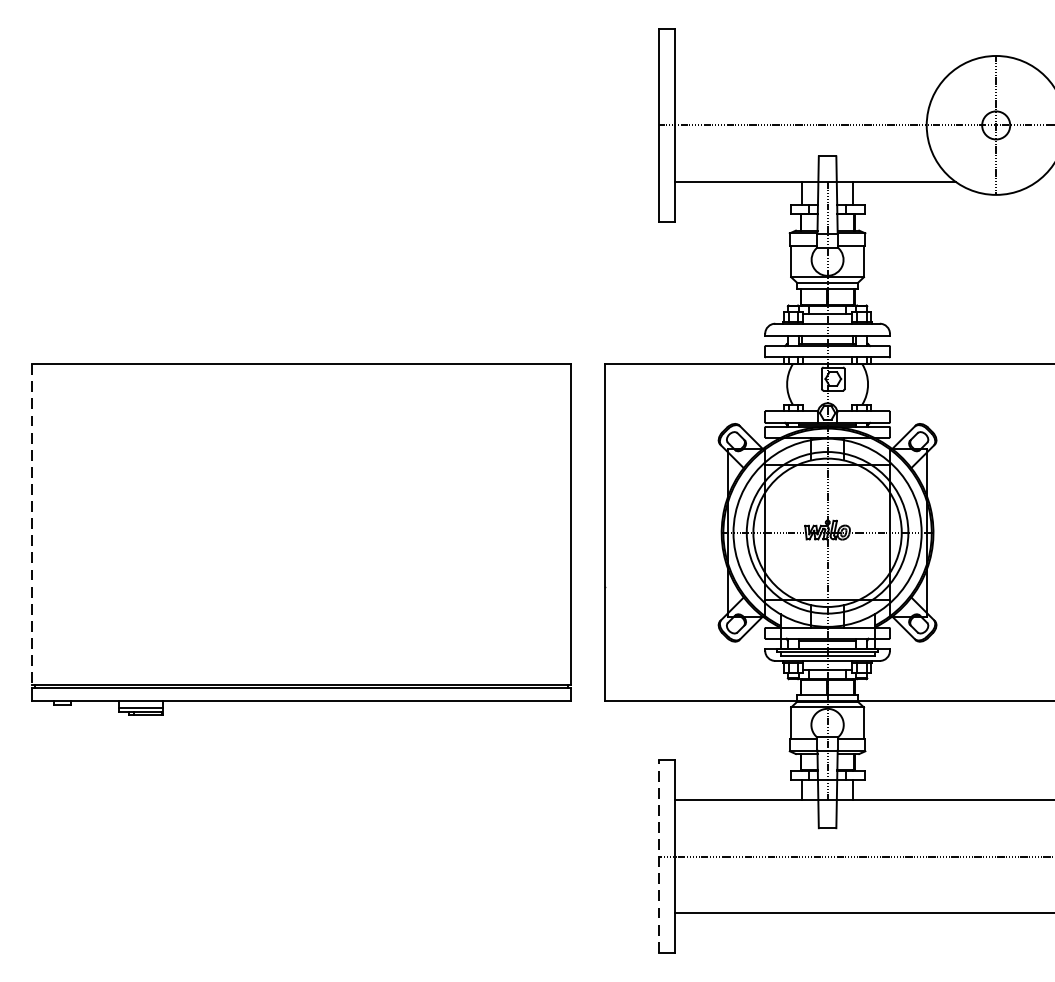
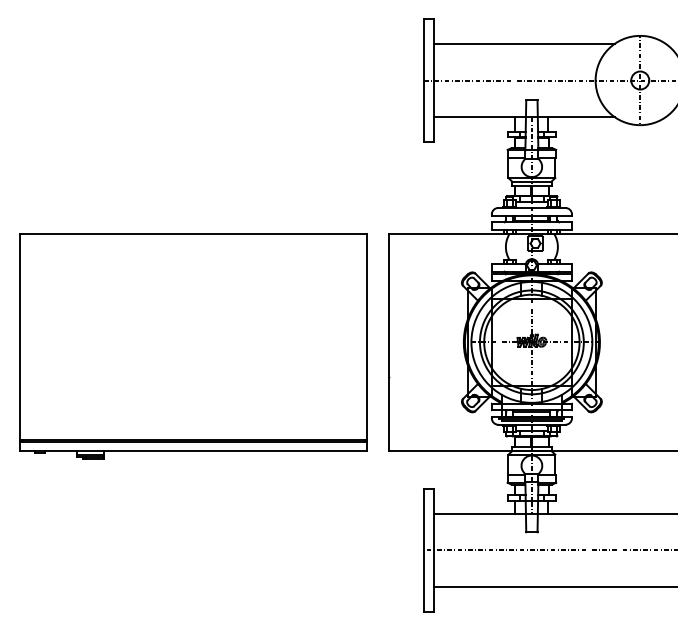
line: (814, 69) -> (523, 44), added
line: (32, 523) -> (20, 336), dashed -> solid
line: (658, 856) -> (423, 550), dashed -> solid

